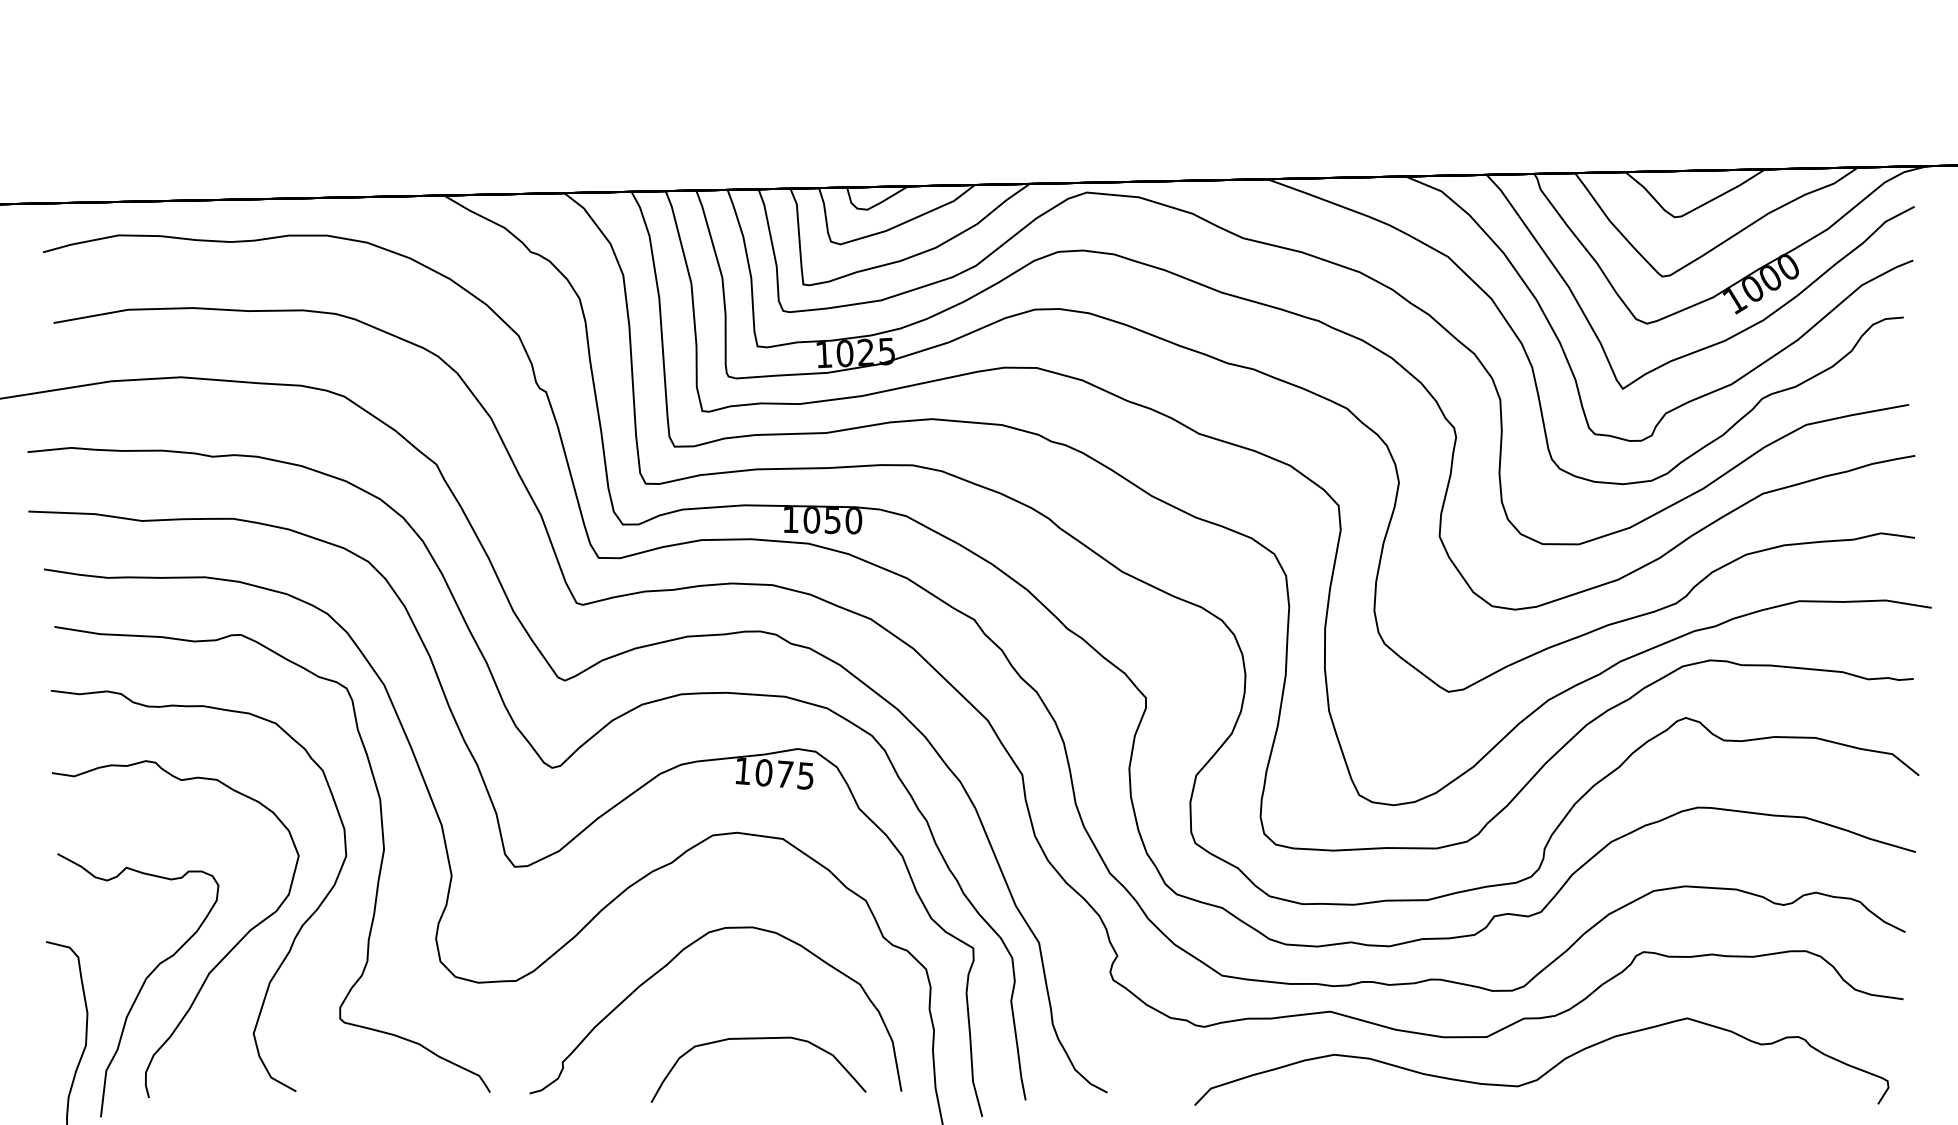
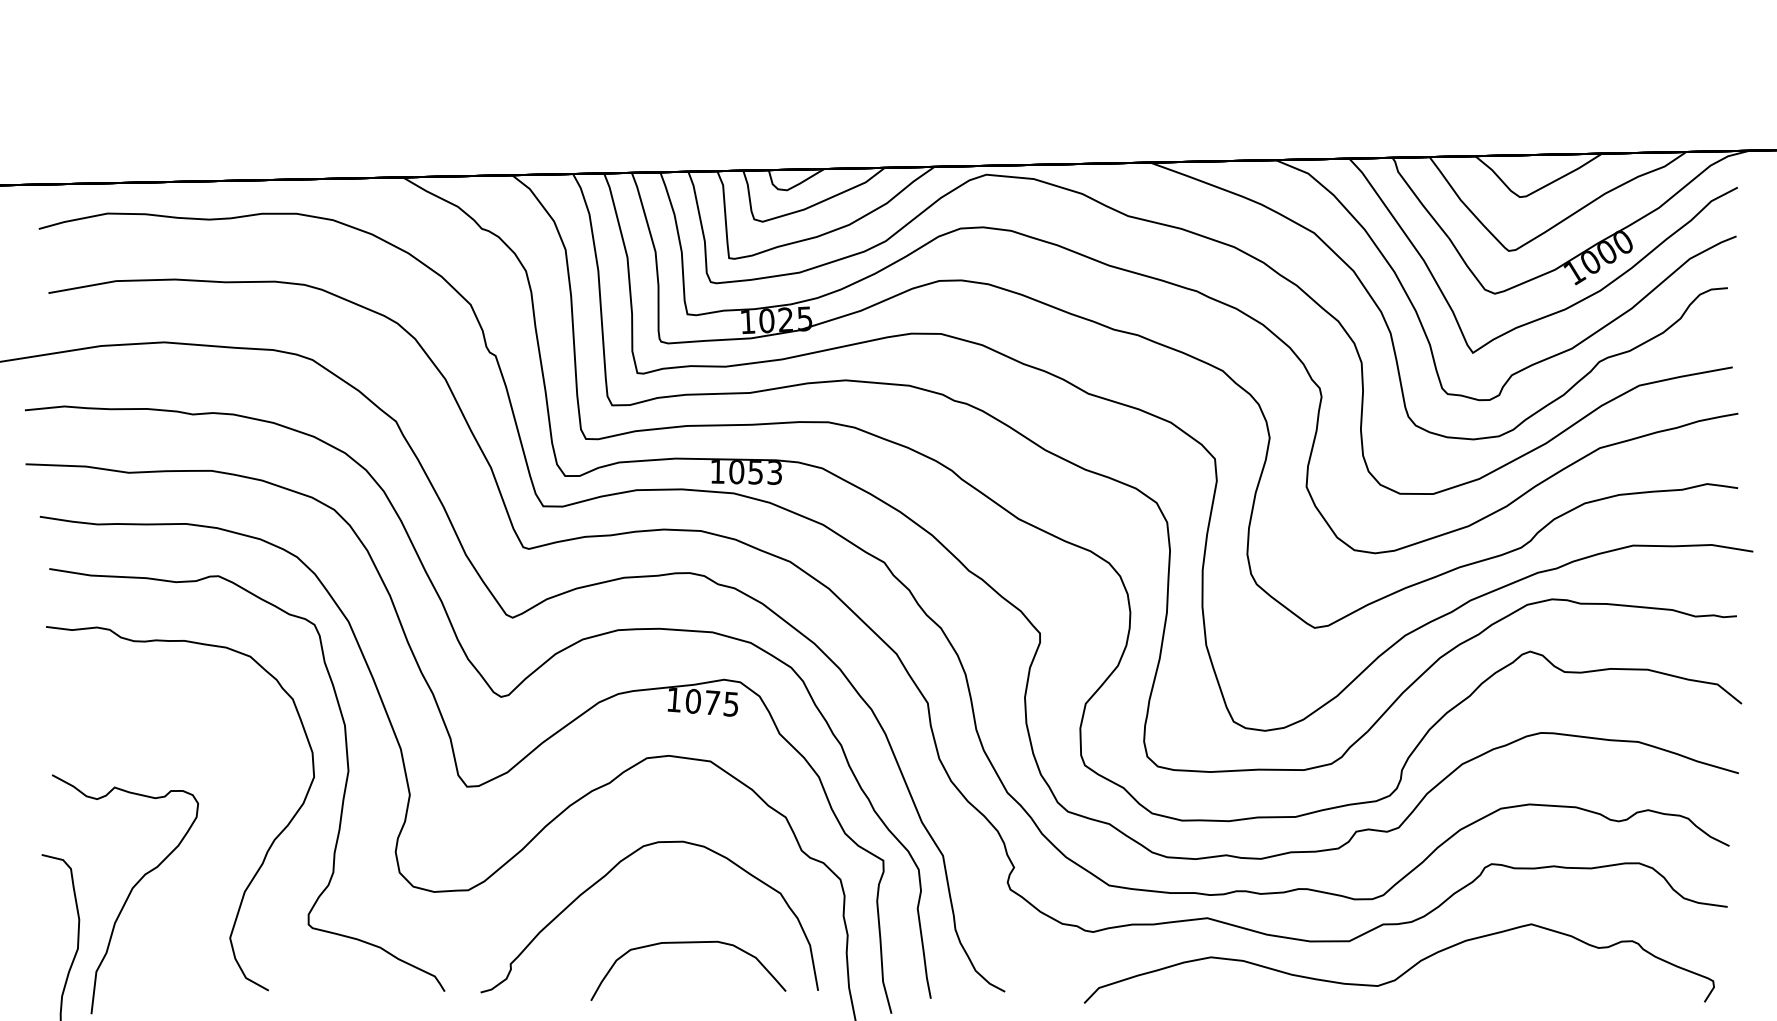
text: (853, 520) -> (774, 472), 1050 -> 1053
part: (219, 960) -> (199, 871), removed

